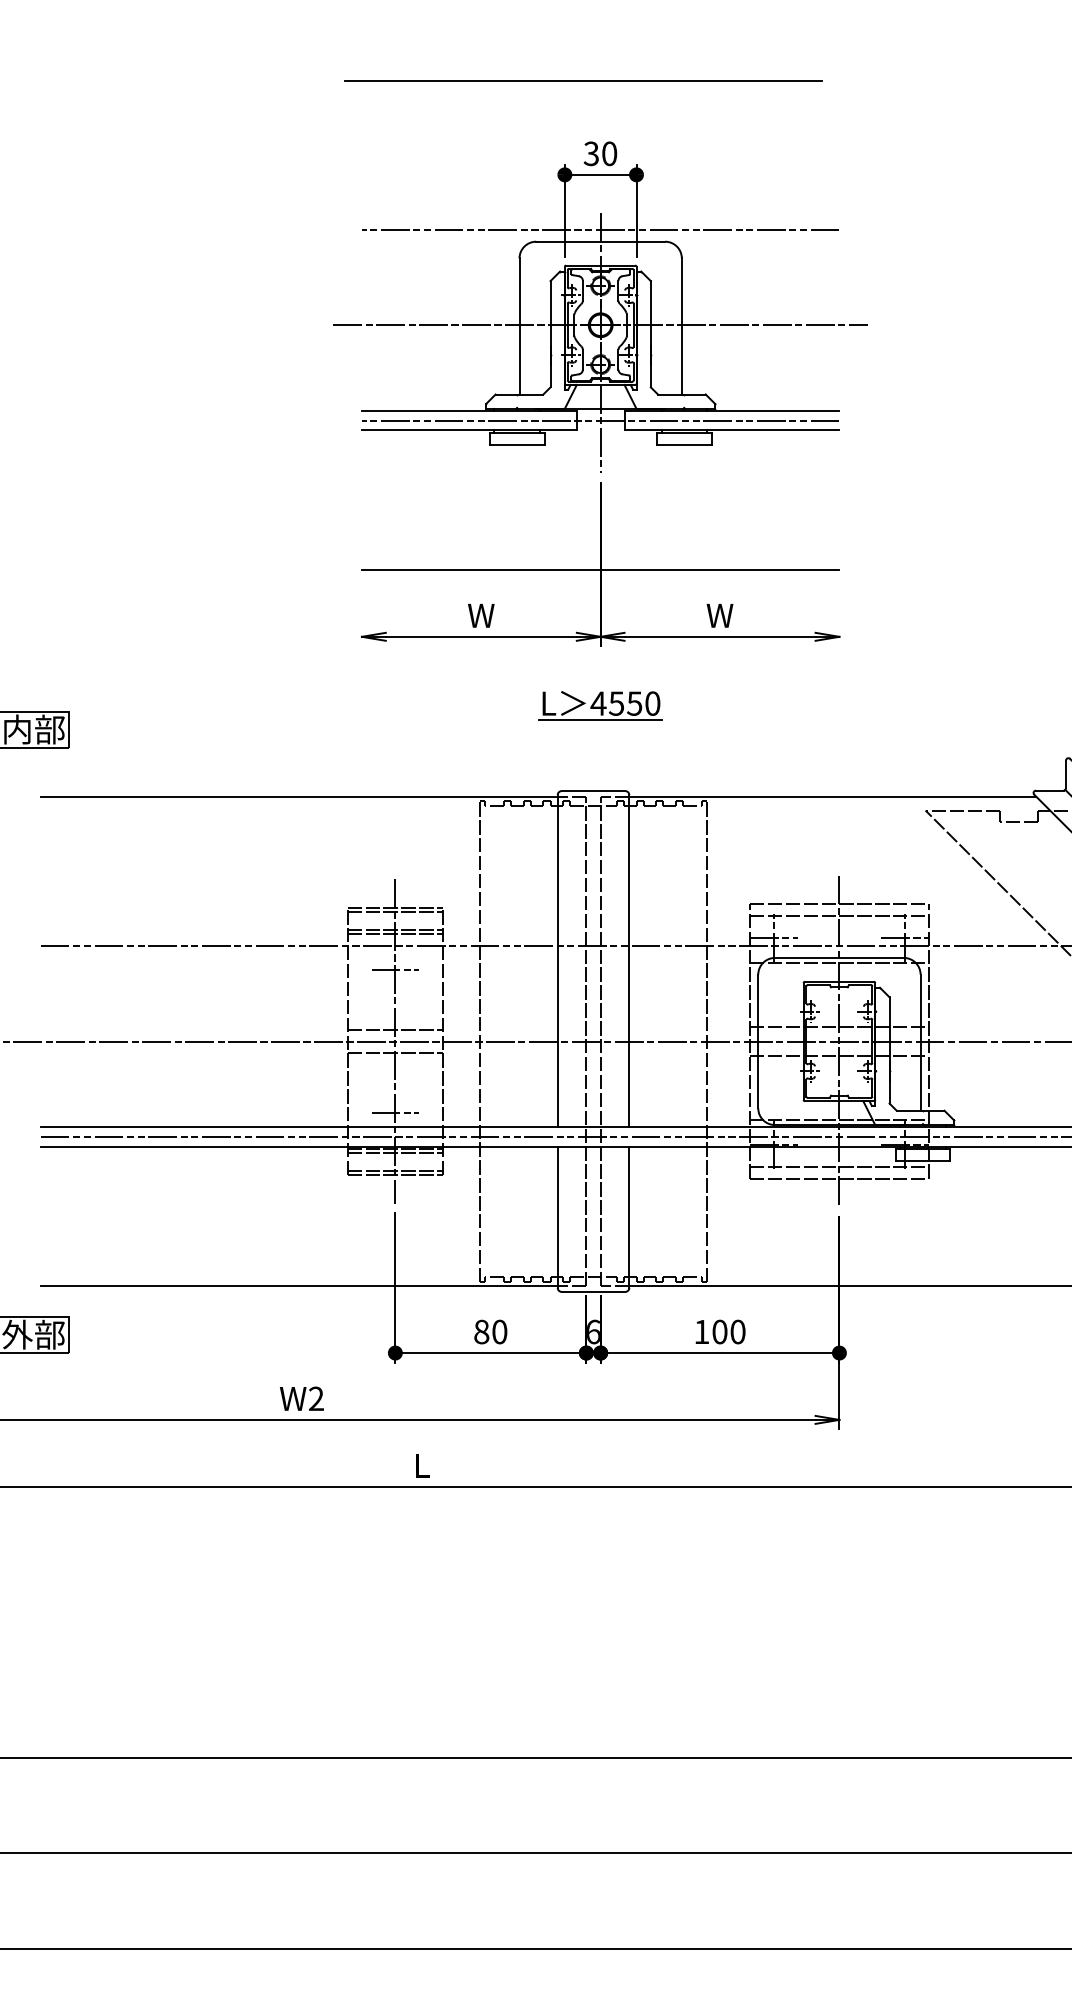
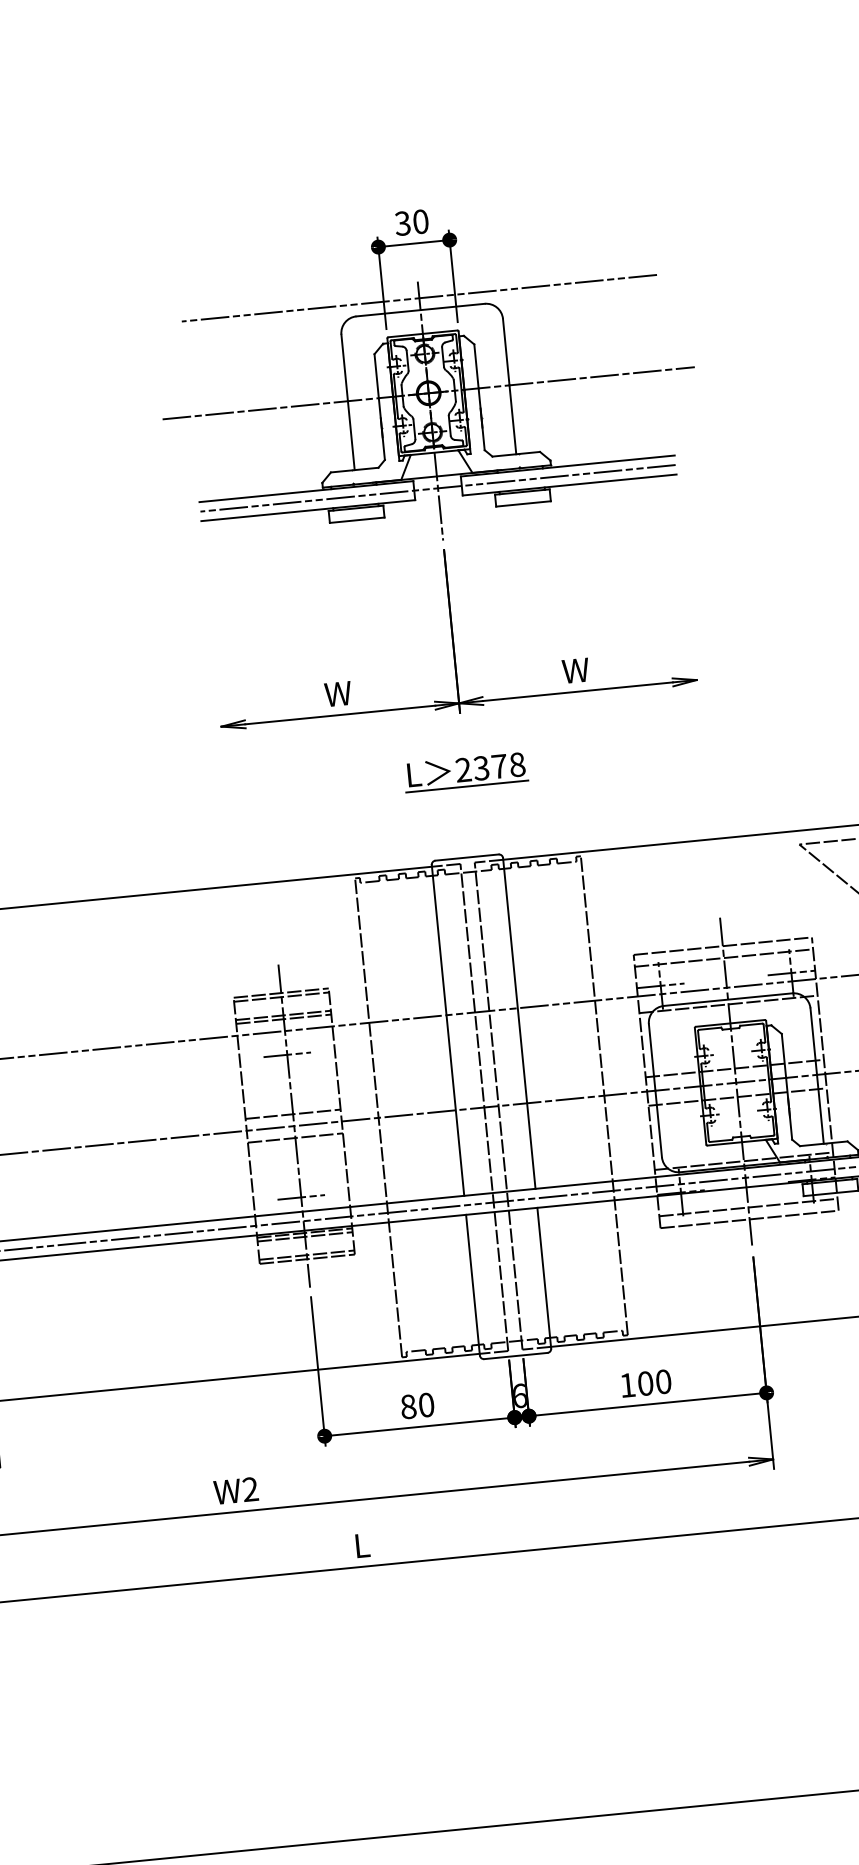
line: (583, 80) -> (387, 151), removed
line: (600, 569) -> (452, 636), removed
text: (625, 703) -> (490, 767), 4550 -> 2378

